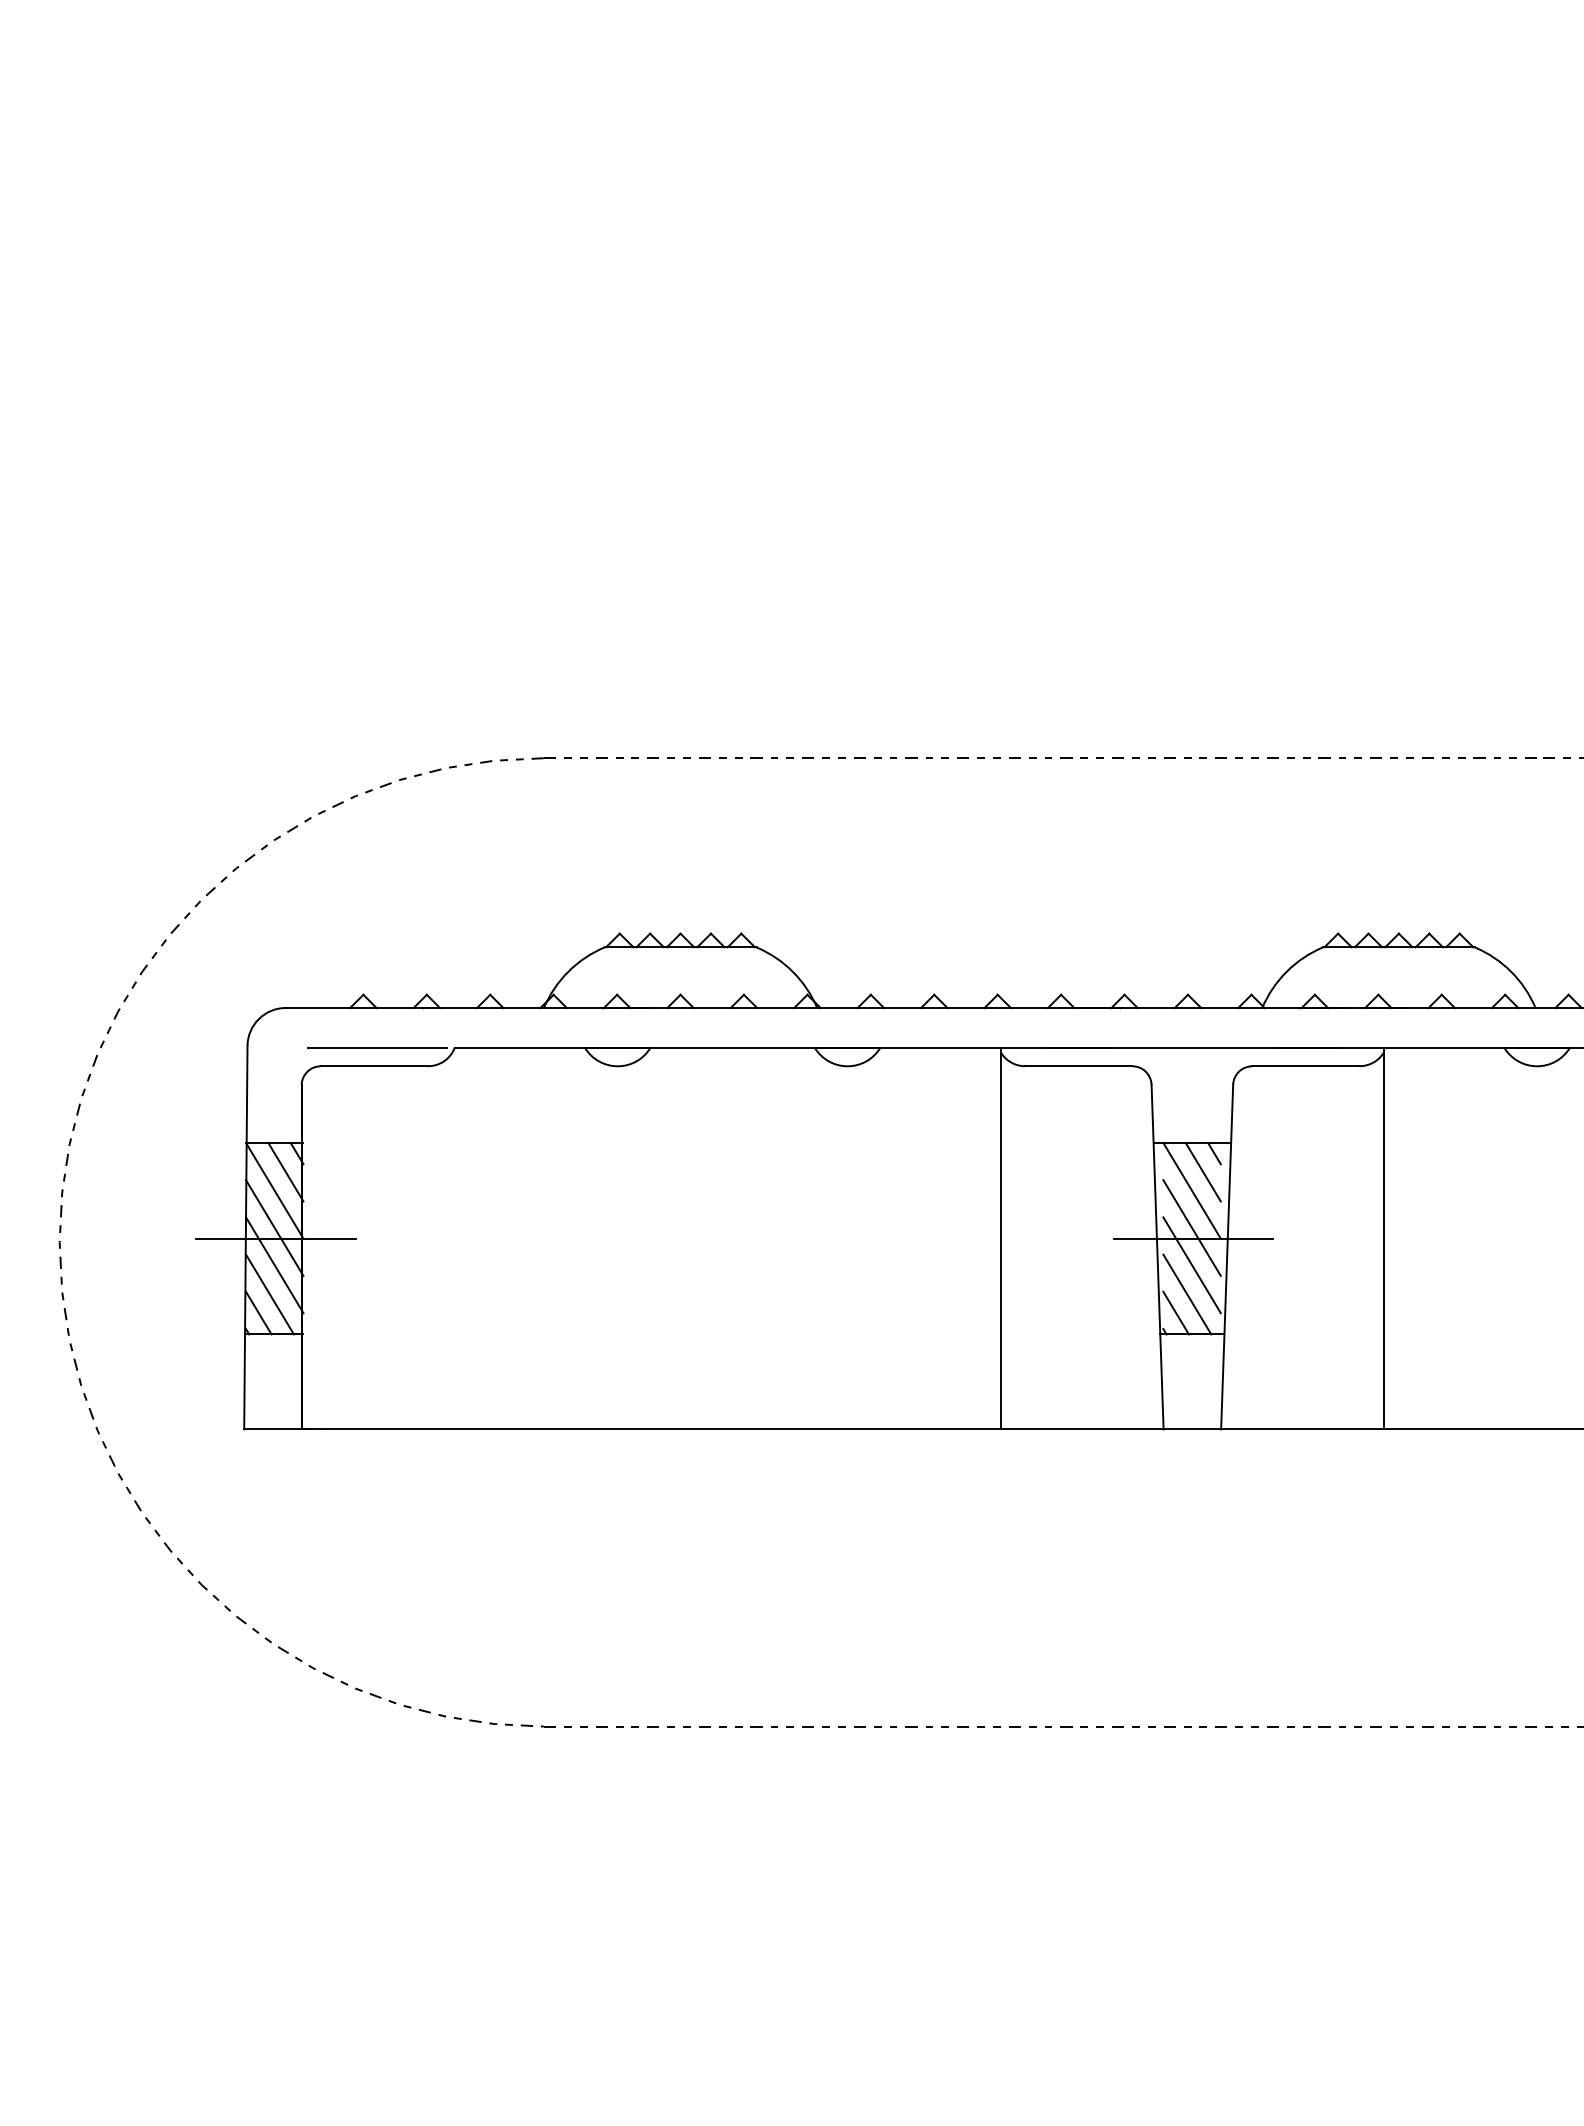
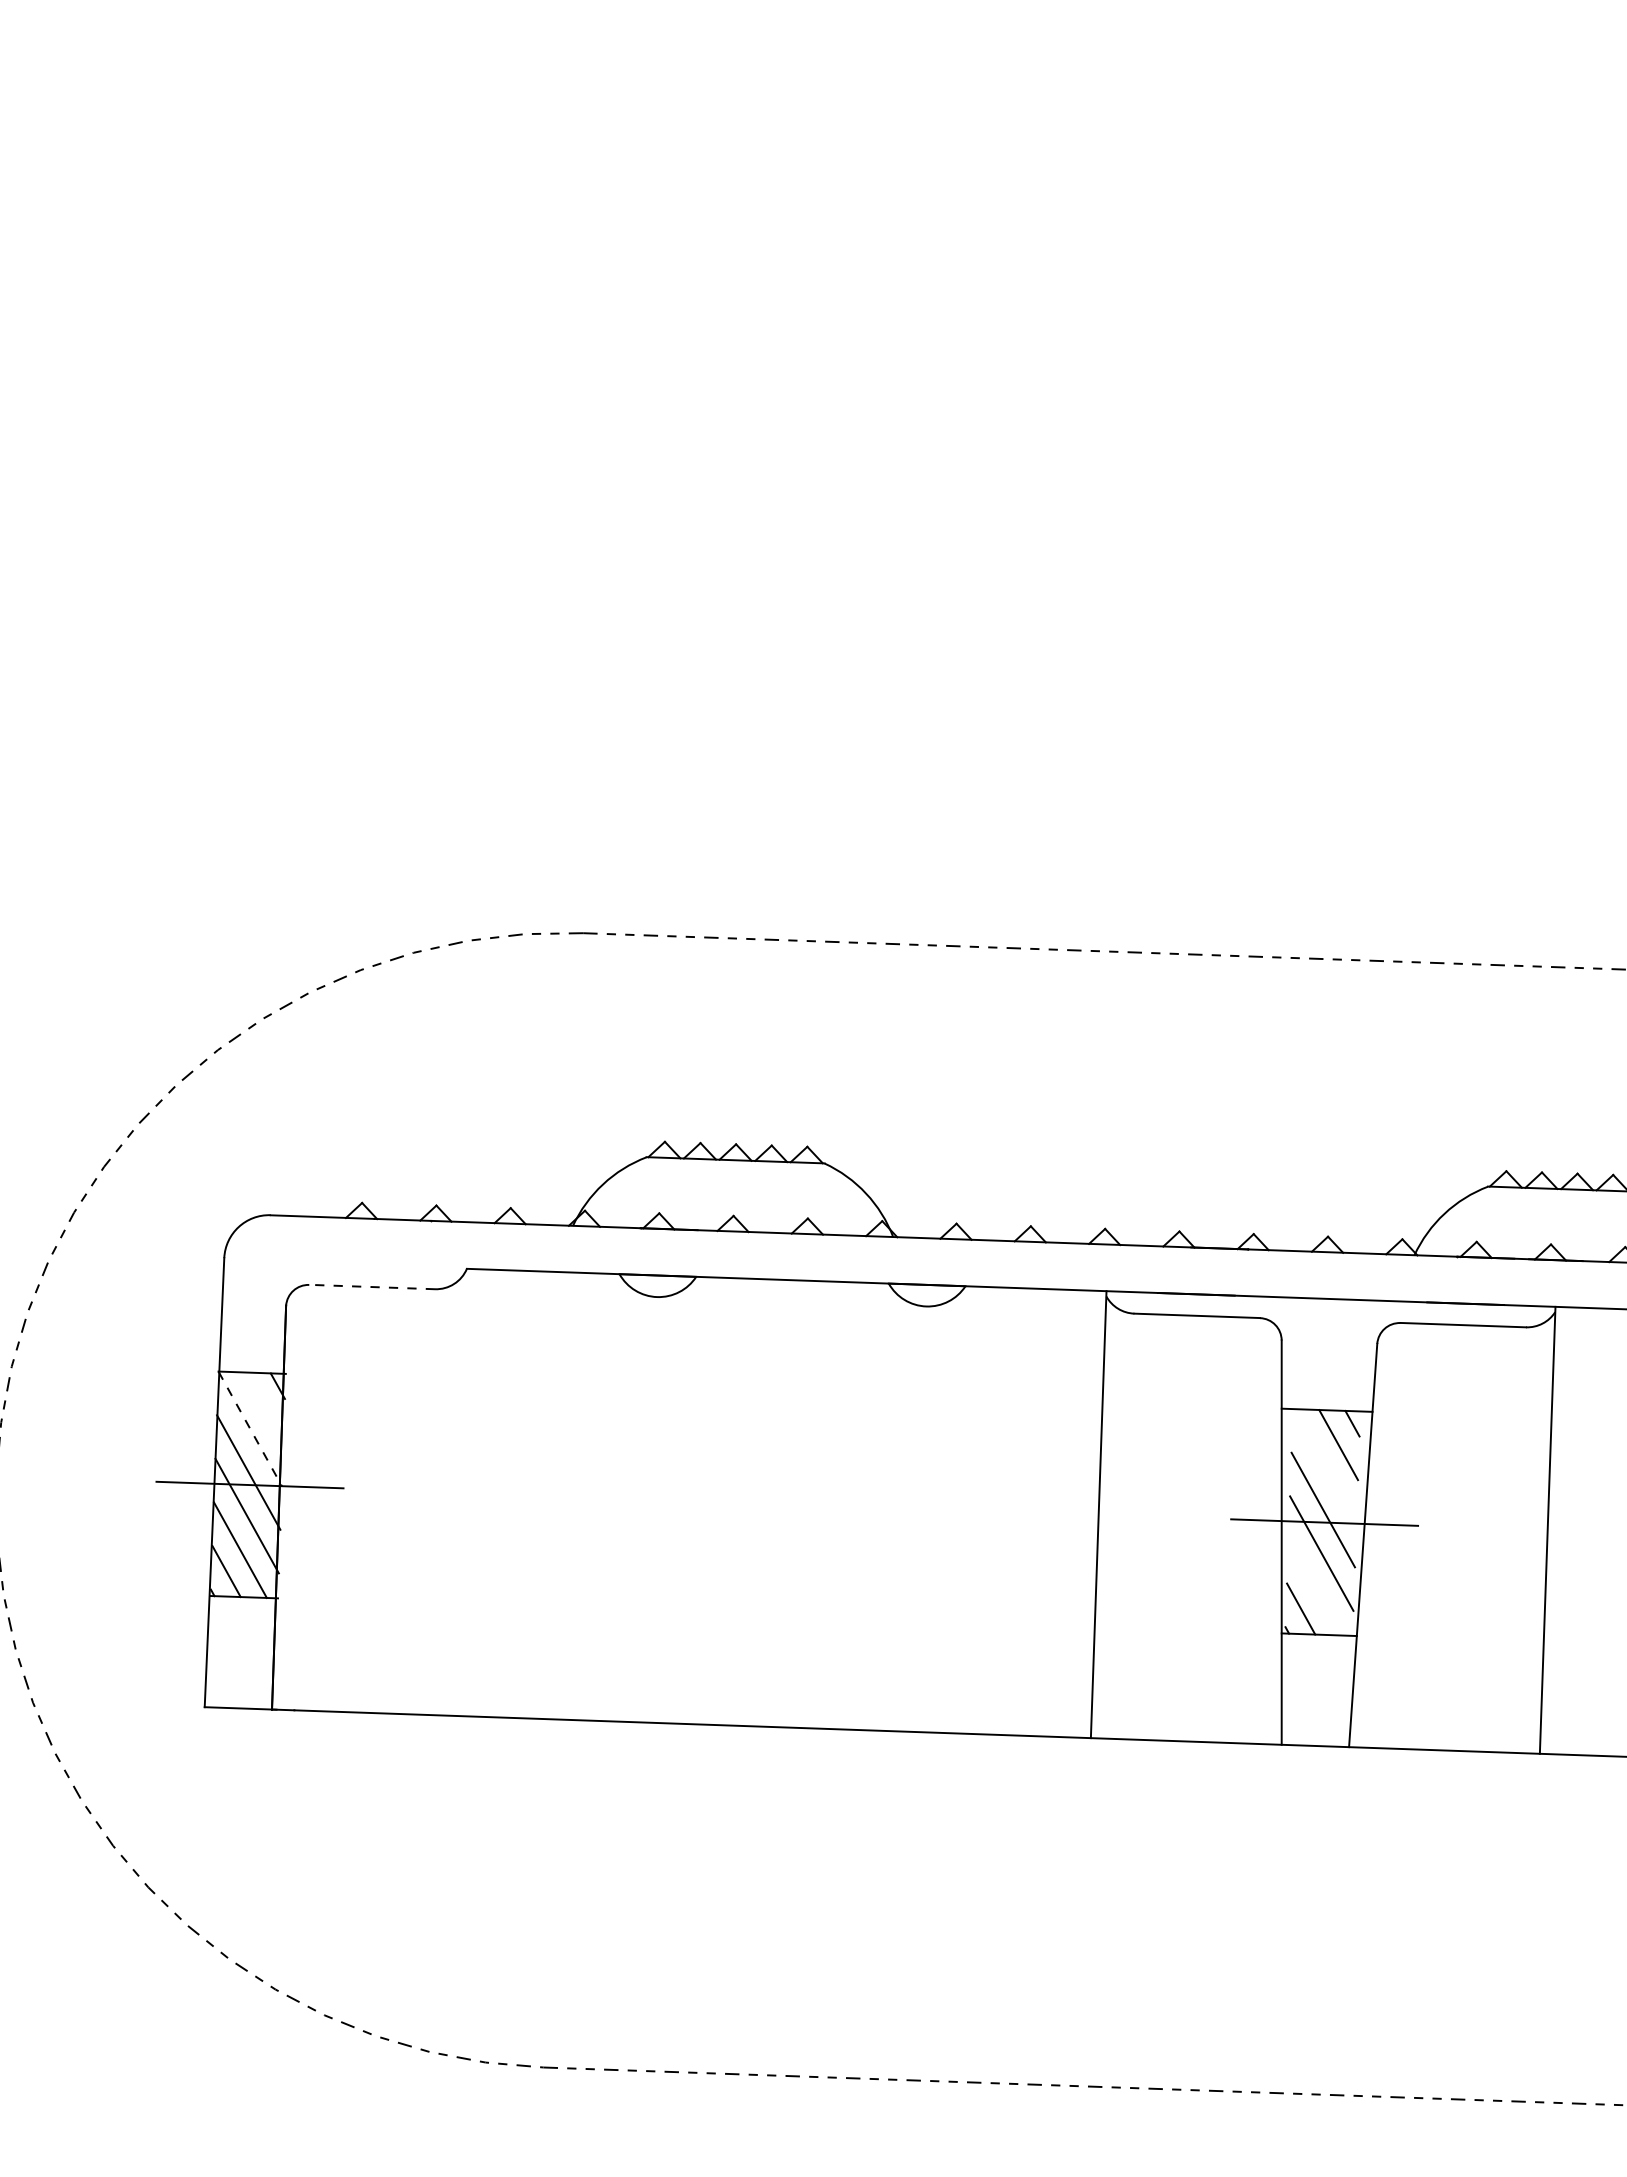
line: (377, 1047) -> (376, 1265), removed
line: (374, 1066) -> (372, 1287), solid -> dashed
line: (285, 1171) -> (263, 1406), removed
line: (274, 1190) -> (249, 1428), solid -> dashed
line: (1191, 1190) -> (1324, 1466), removed
line: (1187, 1294) -> (1315, 1587), removed

